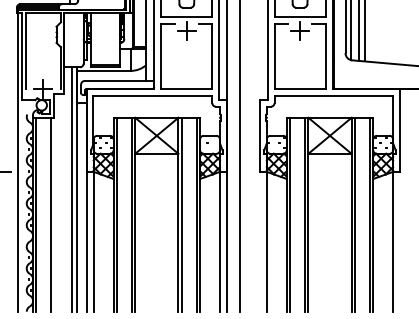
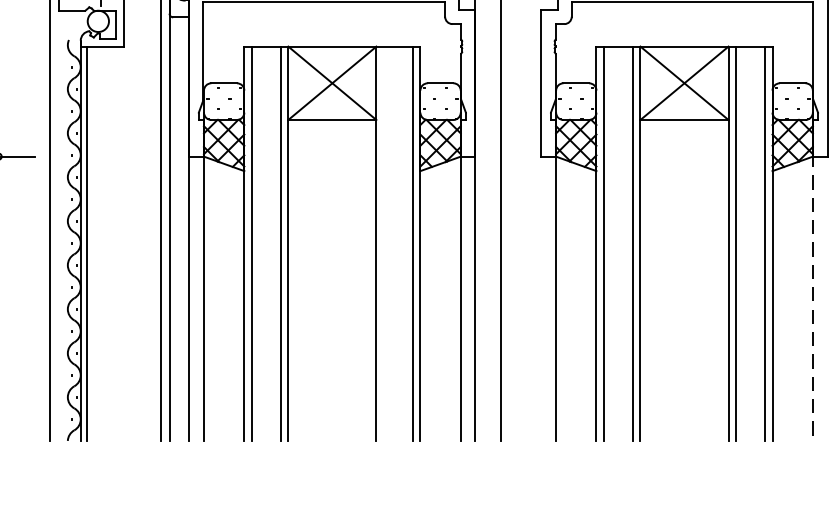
line: (51, 214) -> (118, 243), removed
line: (182, 214) -> (384, 243), removed
line: (393, 240) -> (813, 296), solid -> dashed

